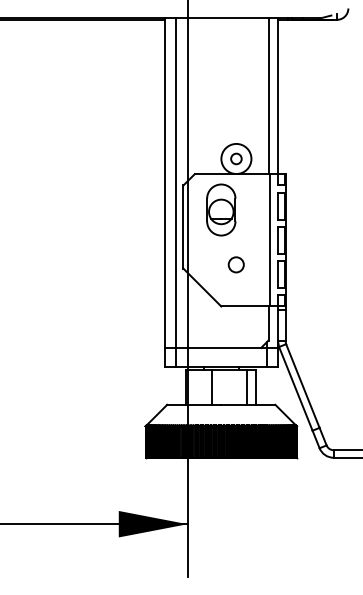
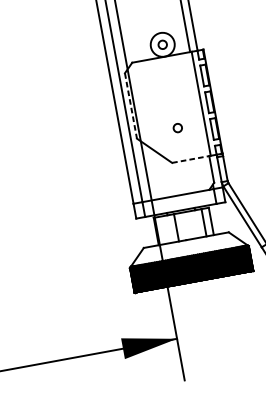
part: (221, 209) -> (158, 86), removed
line: (183, 227) -> (131, 106), solid -> dashed
circle: (235, 264) -> (177, 127), size x0.7
line: (245, 306) -> (191, 159), solid -> dashed

